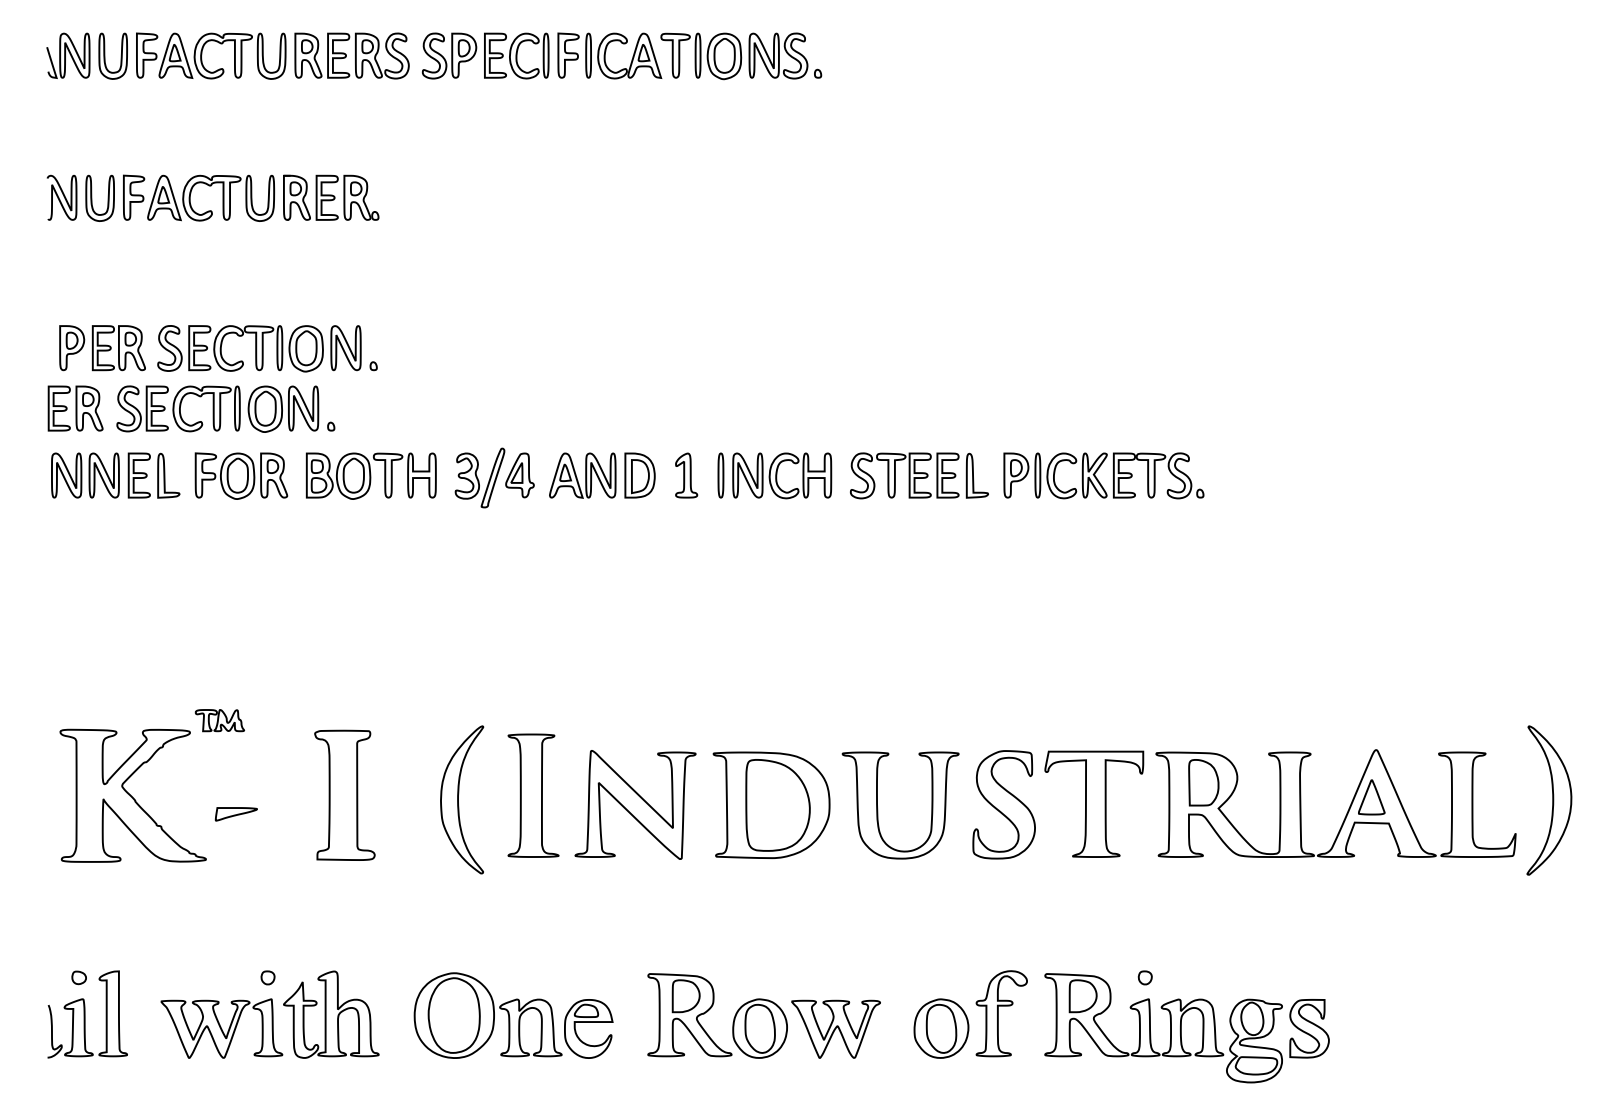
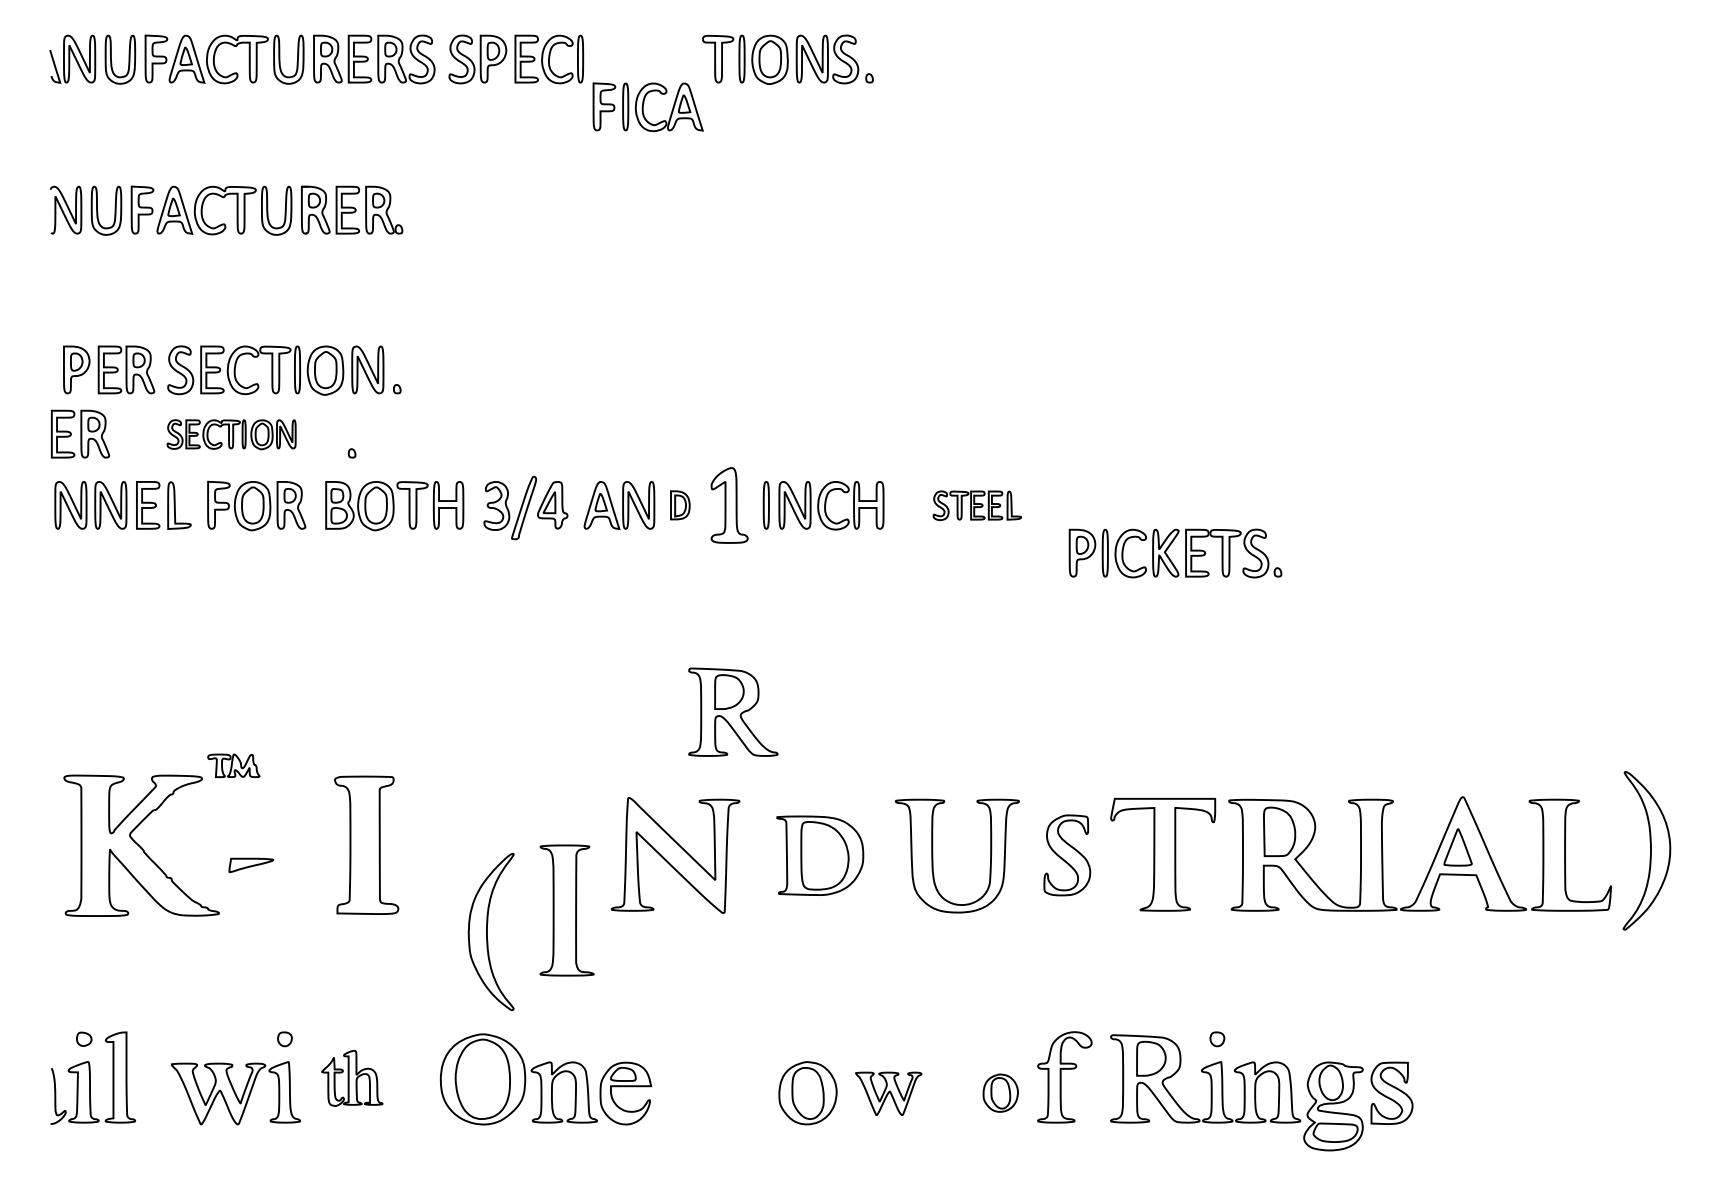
part: (609, 55) -> (647, 106), moved
part: (217, 408) -> (231, 434), size x0.6
part: (639, 475) -> (679, 505), size x0.6
part: (686, 475) -> (729, 505), size x1.6
part: (919, 475) -> (977, 505), size x0.6
part: (1098, 479) -> (1169, 557), moved
part: (533, 795) -> (567, 910), moved
part: (462, 799) -> (491, 931), moved
part: (771, 804) -> (820, 855), size x0.7
part: (1003, 804) -> (1066, 855), size x0.7
part: (331, 1014) -> (352, 1078), size x0.6
part: (689, 1015) -> (732, 712), moved
part: (835, 1028) -> (888, 1093), size x0.7
part: (941, 1028) -> (1000, 1093), size x0.6

